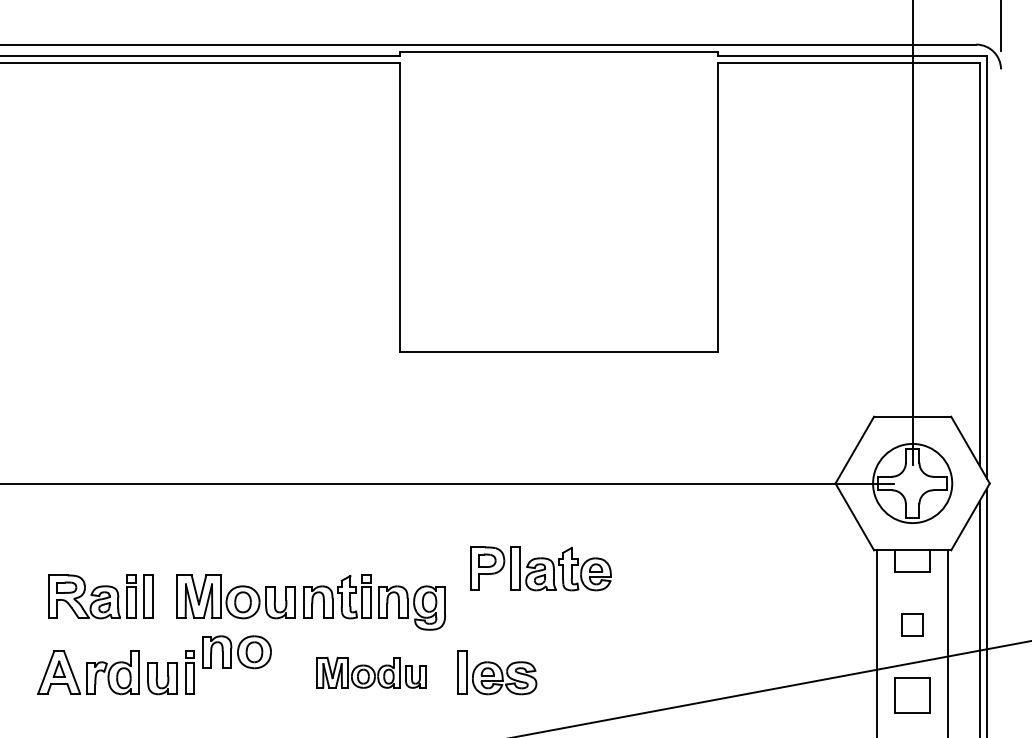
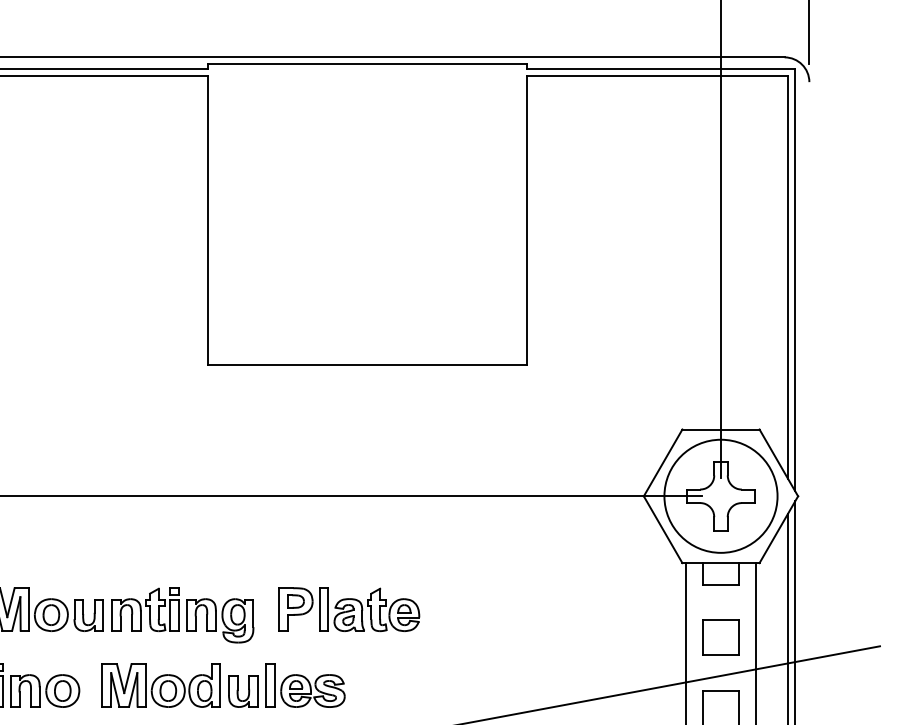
circle: (912, 483) -> (720, 496), size x1.43
part: (540, 568) -> (348, 609), moved
part: (912, 624) -> (720, 637), size x1.67
part: (236, 652) -> (44, 691), moved
part: (371, 672) -> (179, 685), size x1.43

